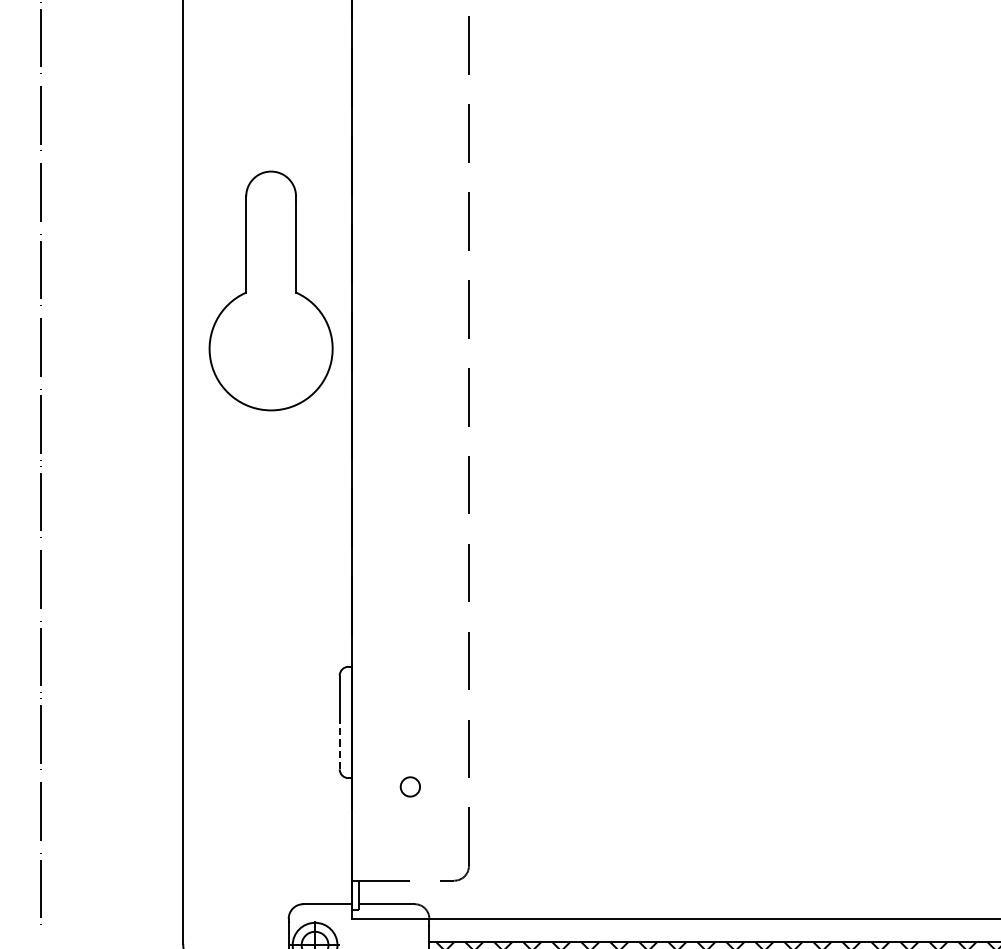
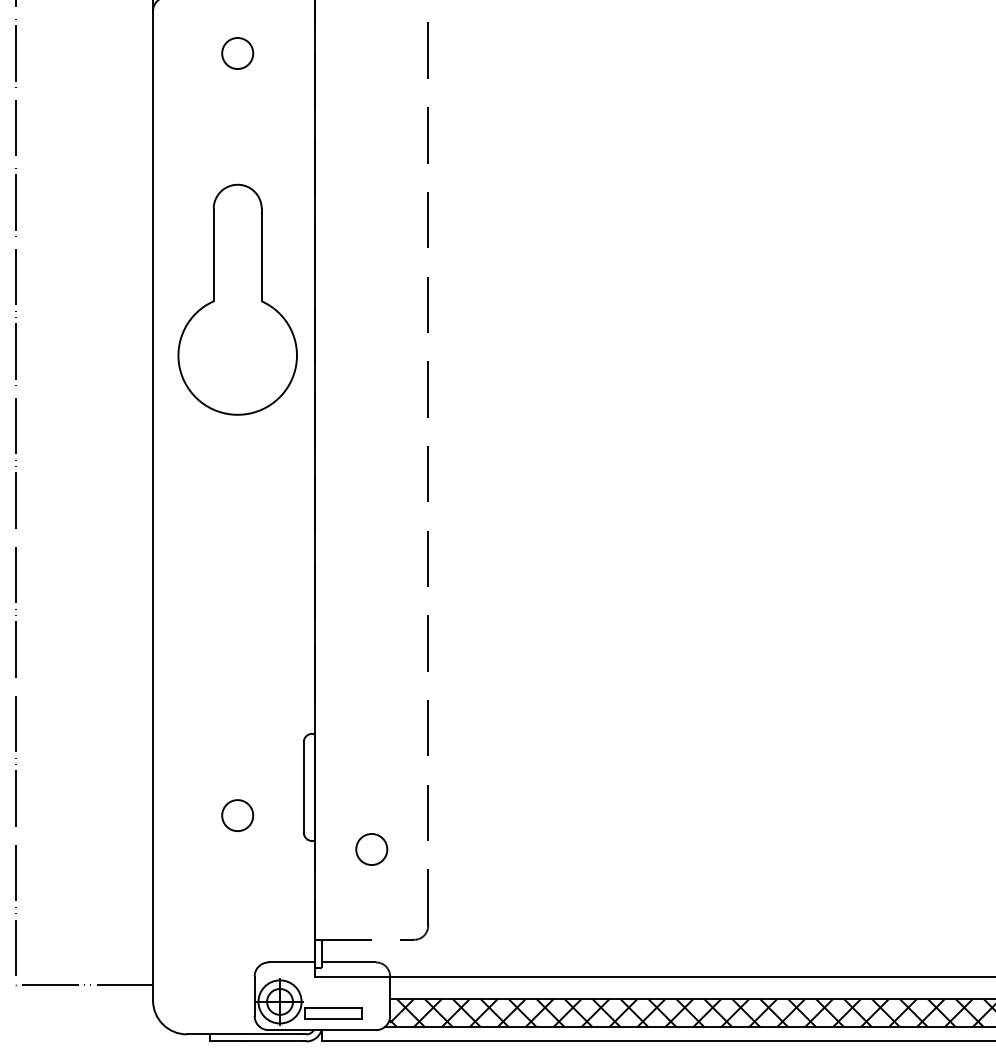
part: (270, 290) -> (237, 299), moved
line: (339, 745) -> (303, 809), dashed -> solid
circle: (270, 751) -> (237, 815), added
circle: (410, 786) -> (371, 849), size x1.67
line: (112, 928) -> (84, 985), added

